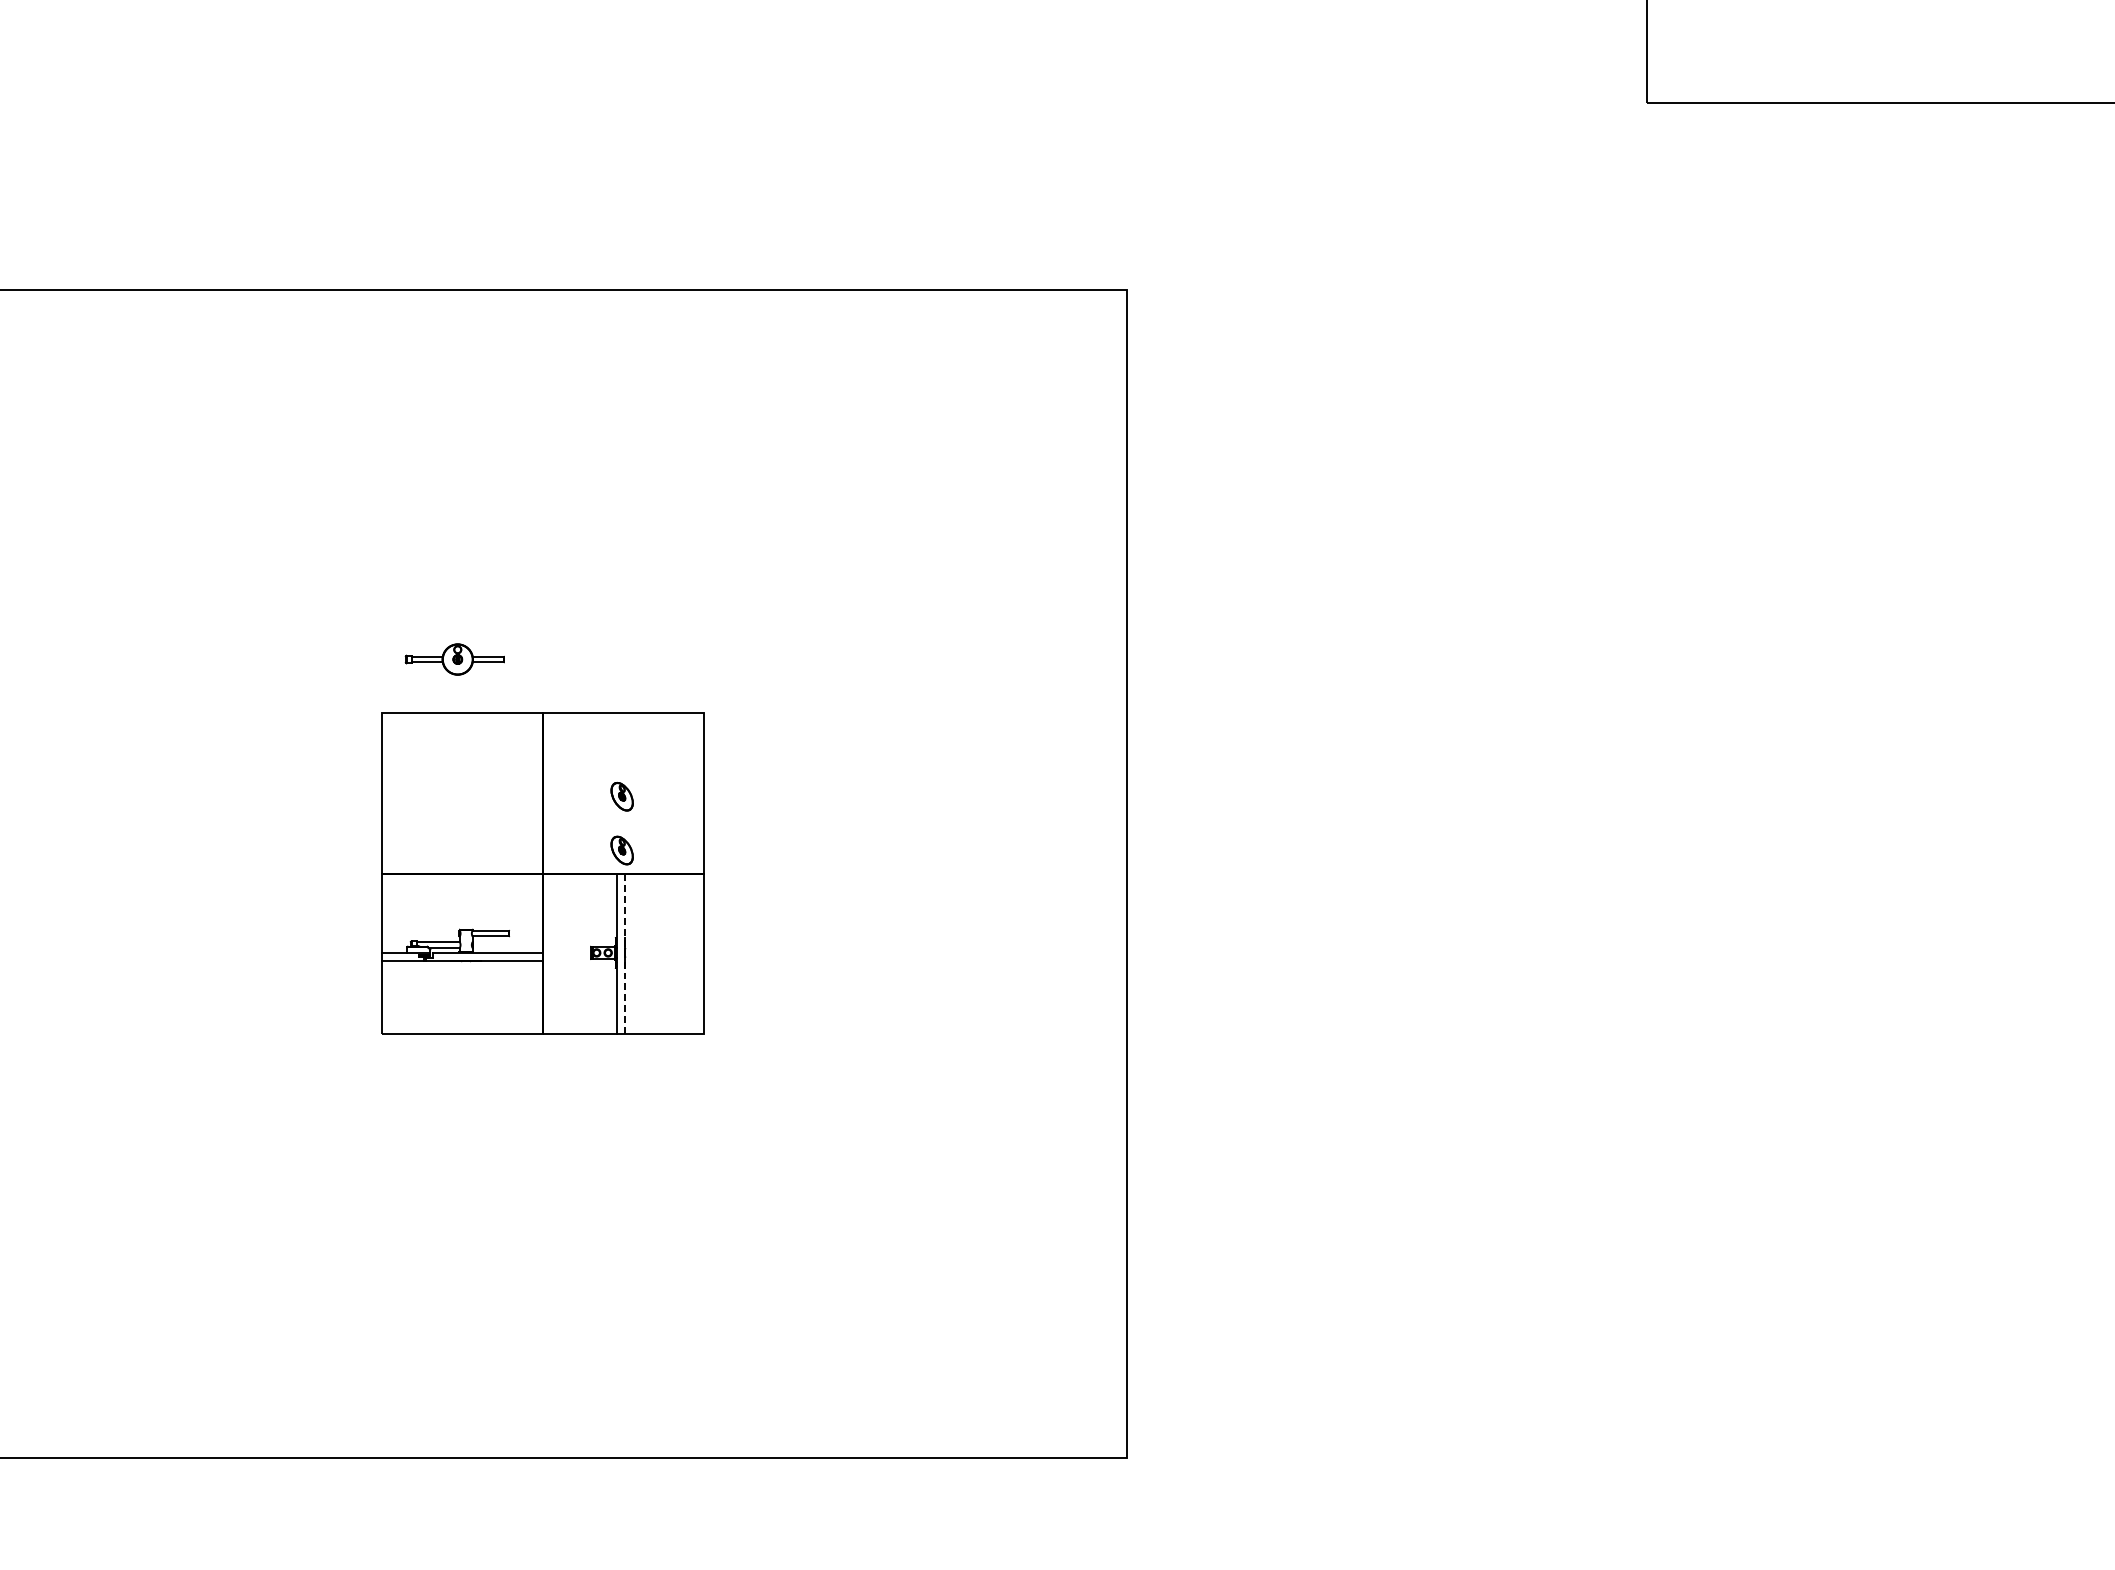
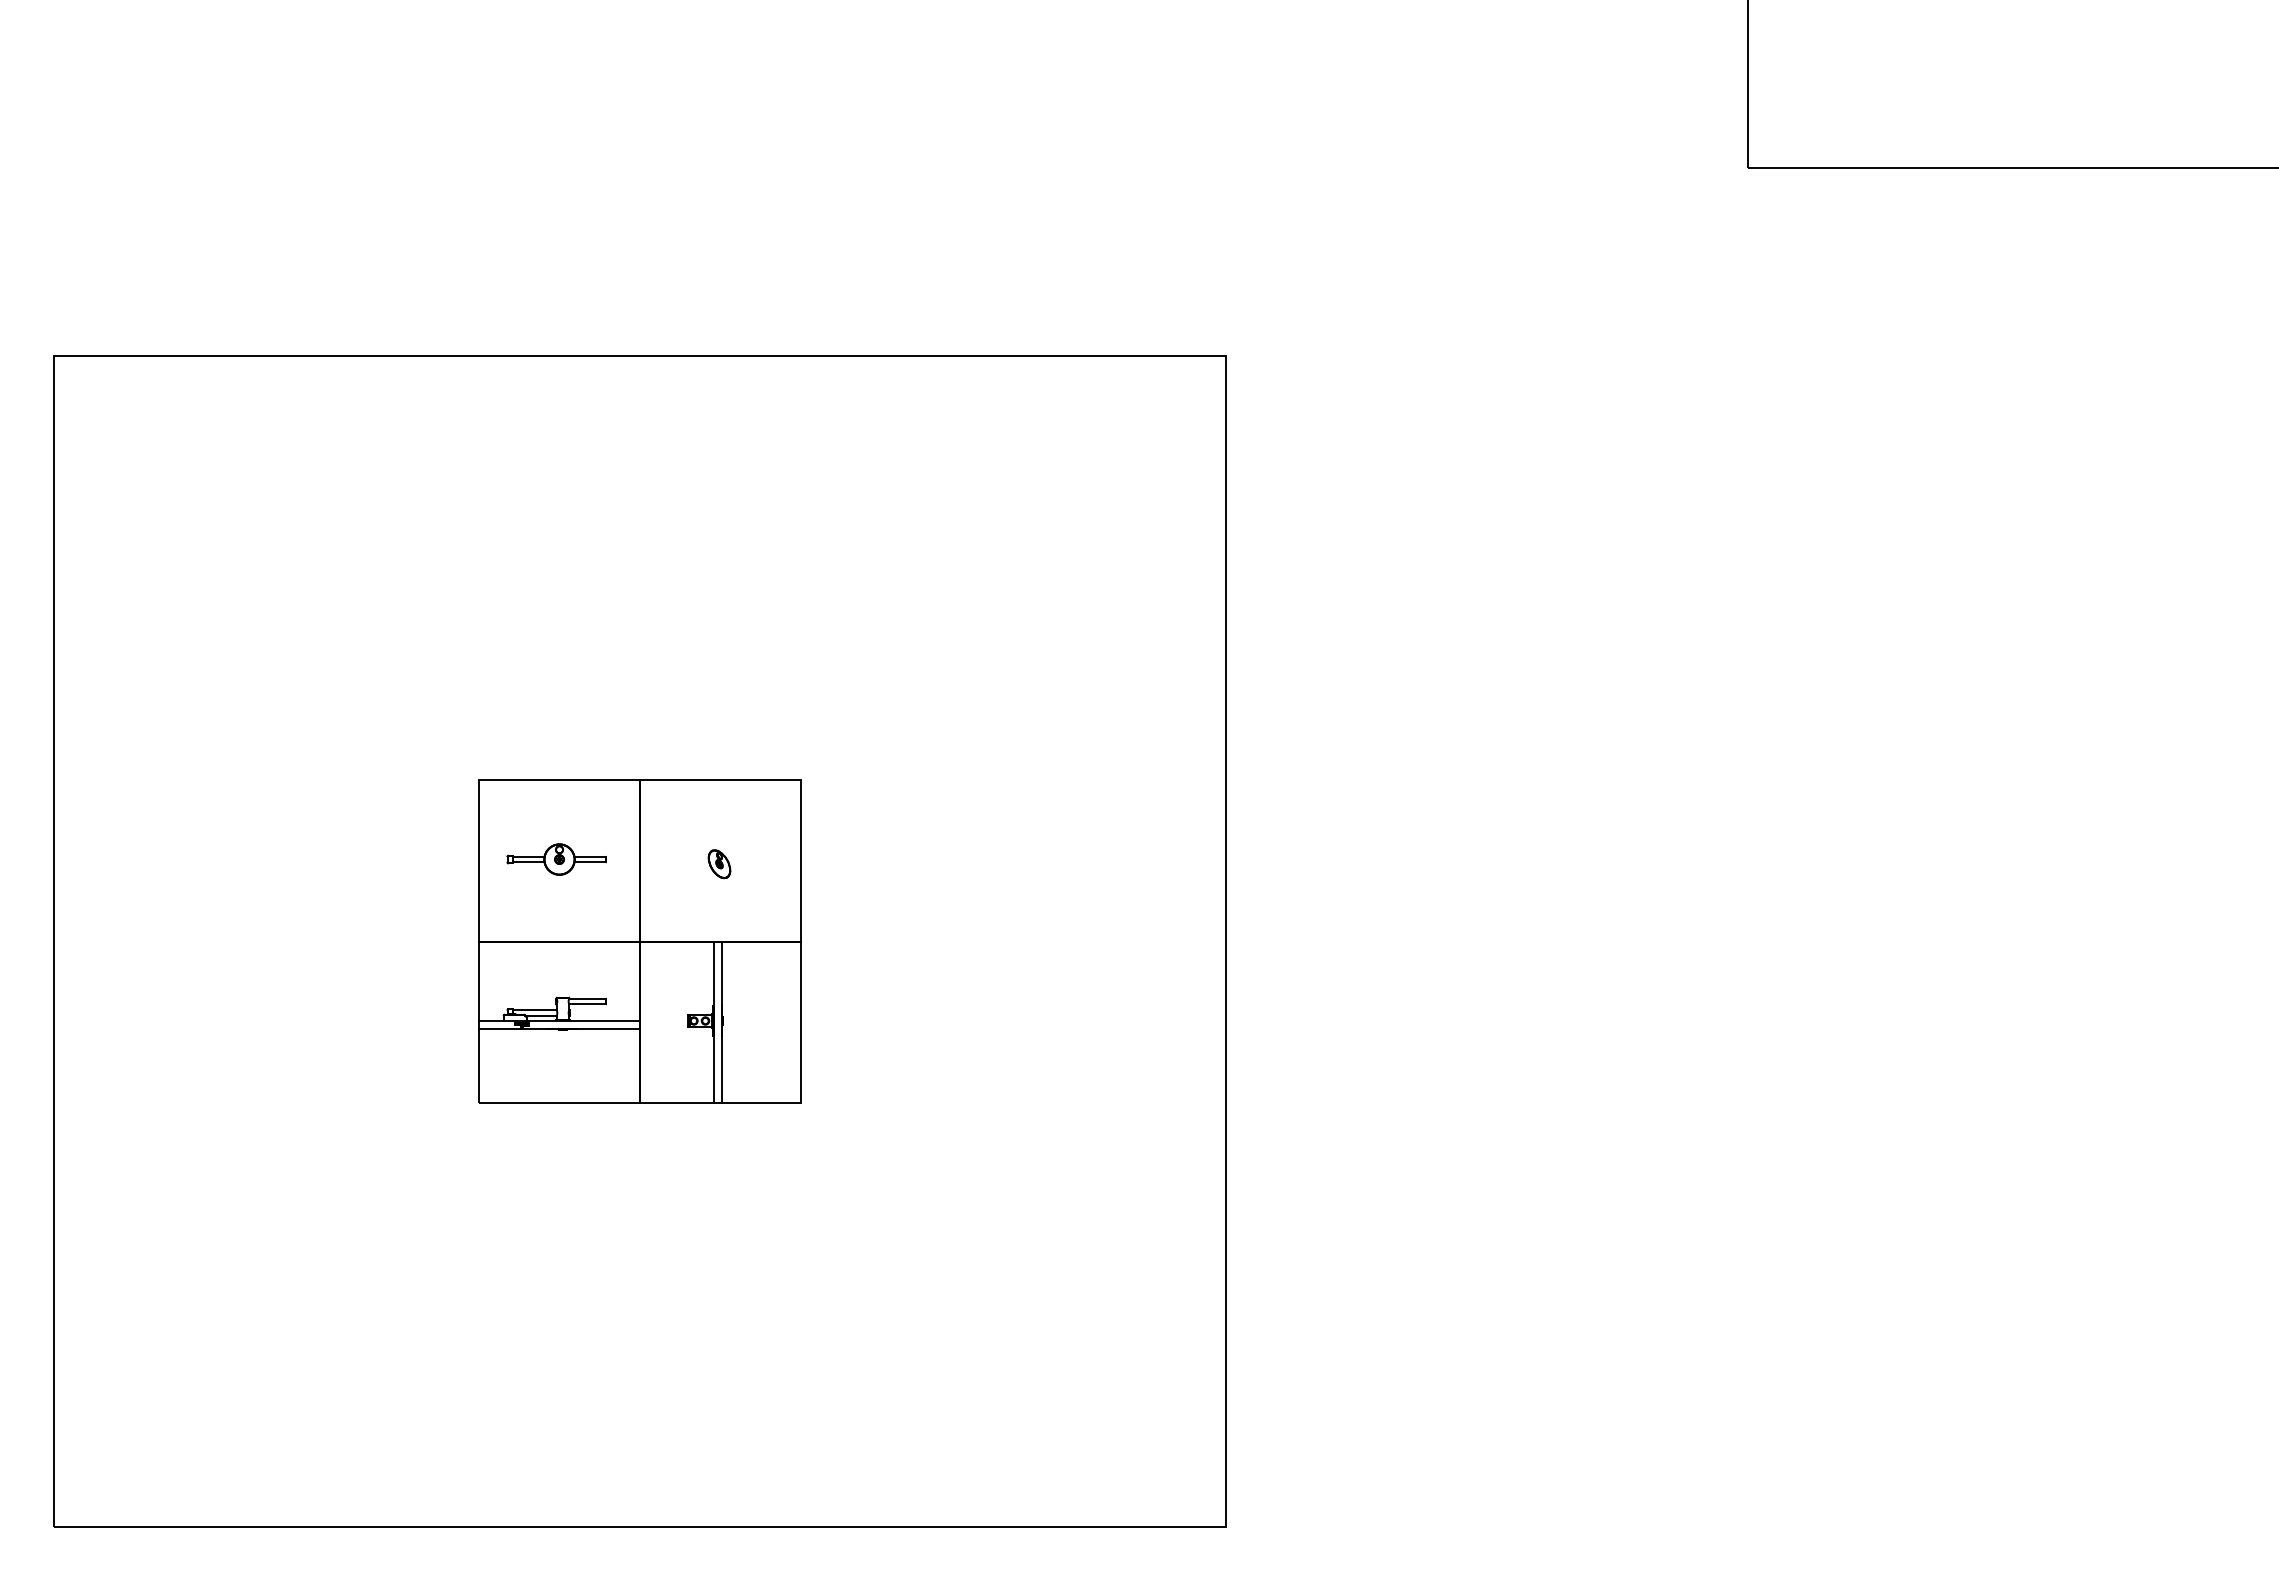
part: (454, 659) -> (556, 859), moved
part: (622, 850) -> (719, 918), removed
line: (624, 954) -> (721, 1022), dashed -> solid

